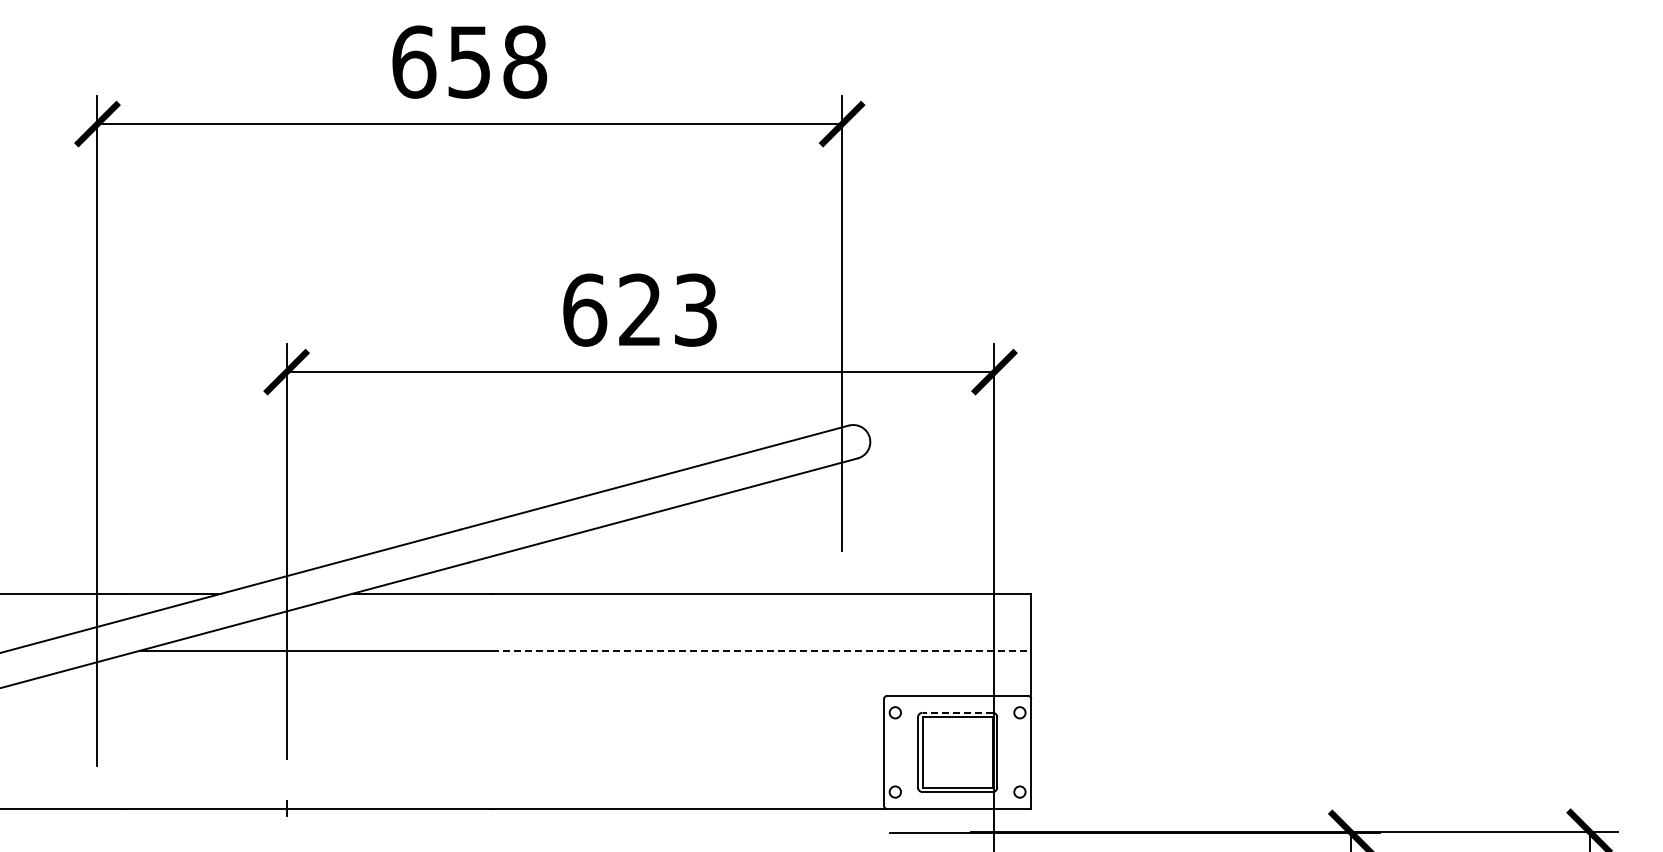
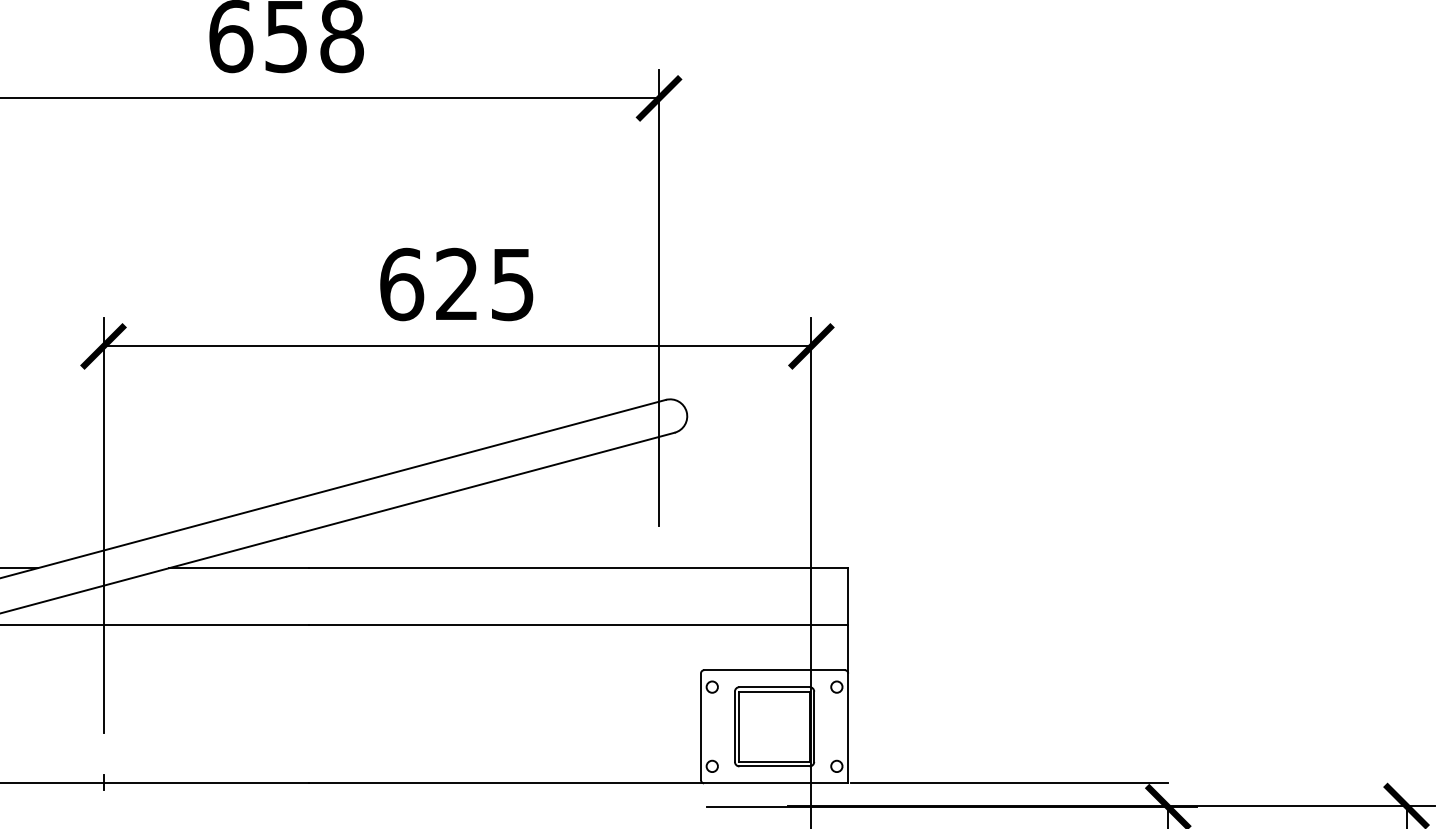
text: (695, 309) -> (512, 283), 623 -> 625
line: (761, 650) -> (578, 624), dashed -> solid
line: (957, 712) -> (774, 686), dashed -> solid
line: (1192, 809) -> (1009, 783), added

